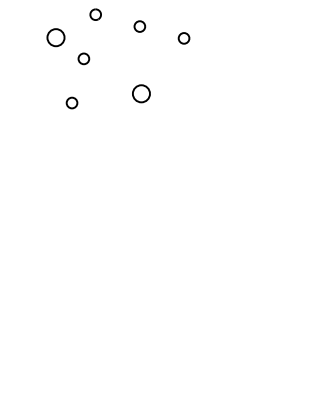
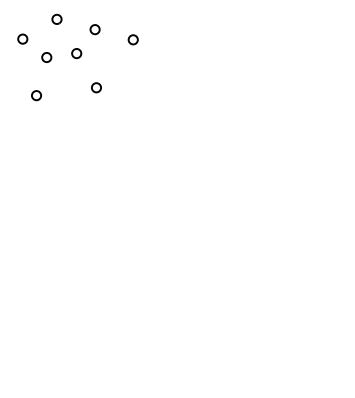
circle: (55, 36) -> (22, 38), size x0.62
circle: (118, 54) -> (76, 53), added
circle: (141, 93) -> (96, 87), size x0.62

